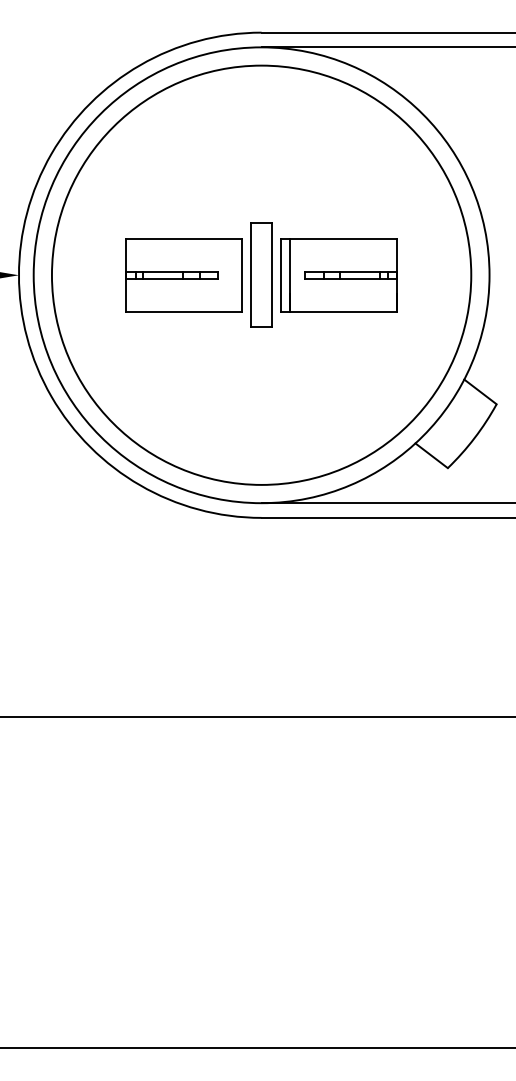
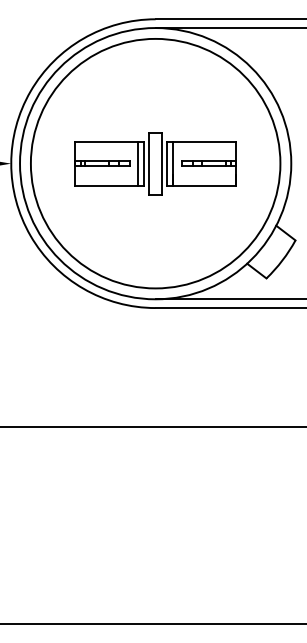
line: (232, 274) -> (138, 163), added

